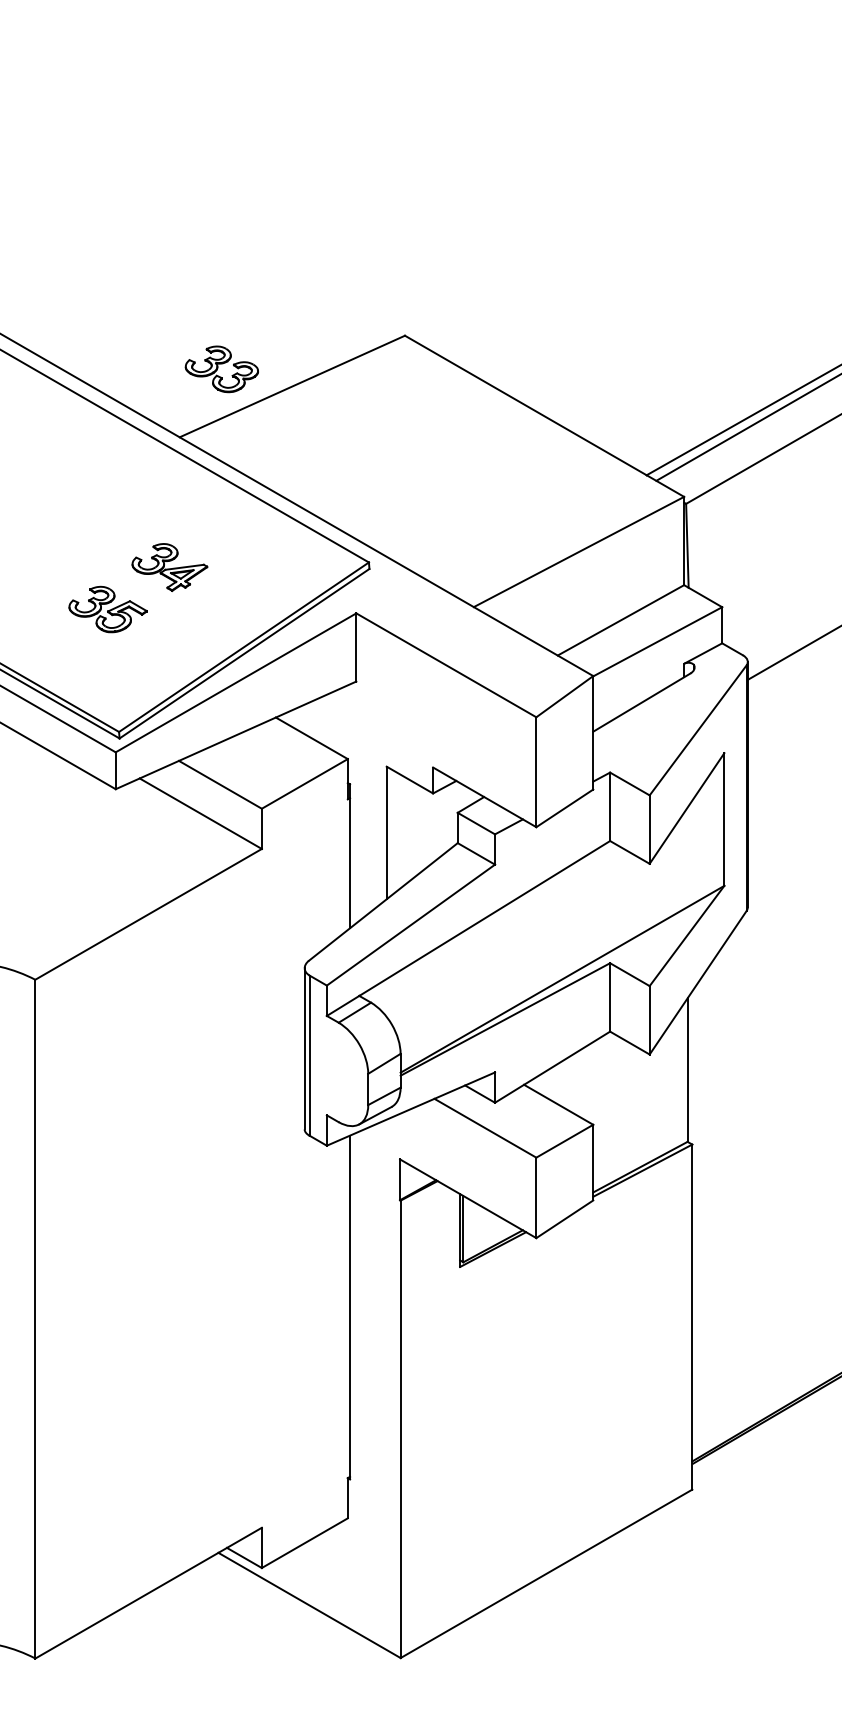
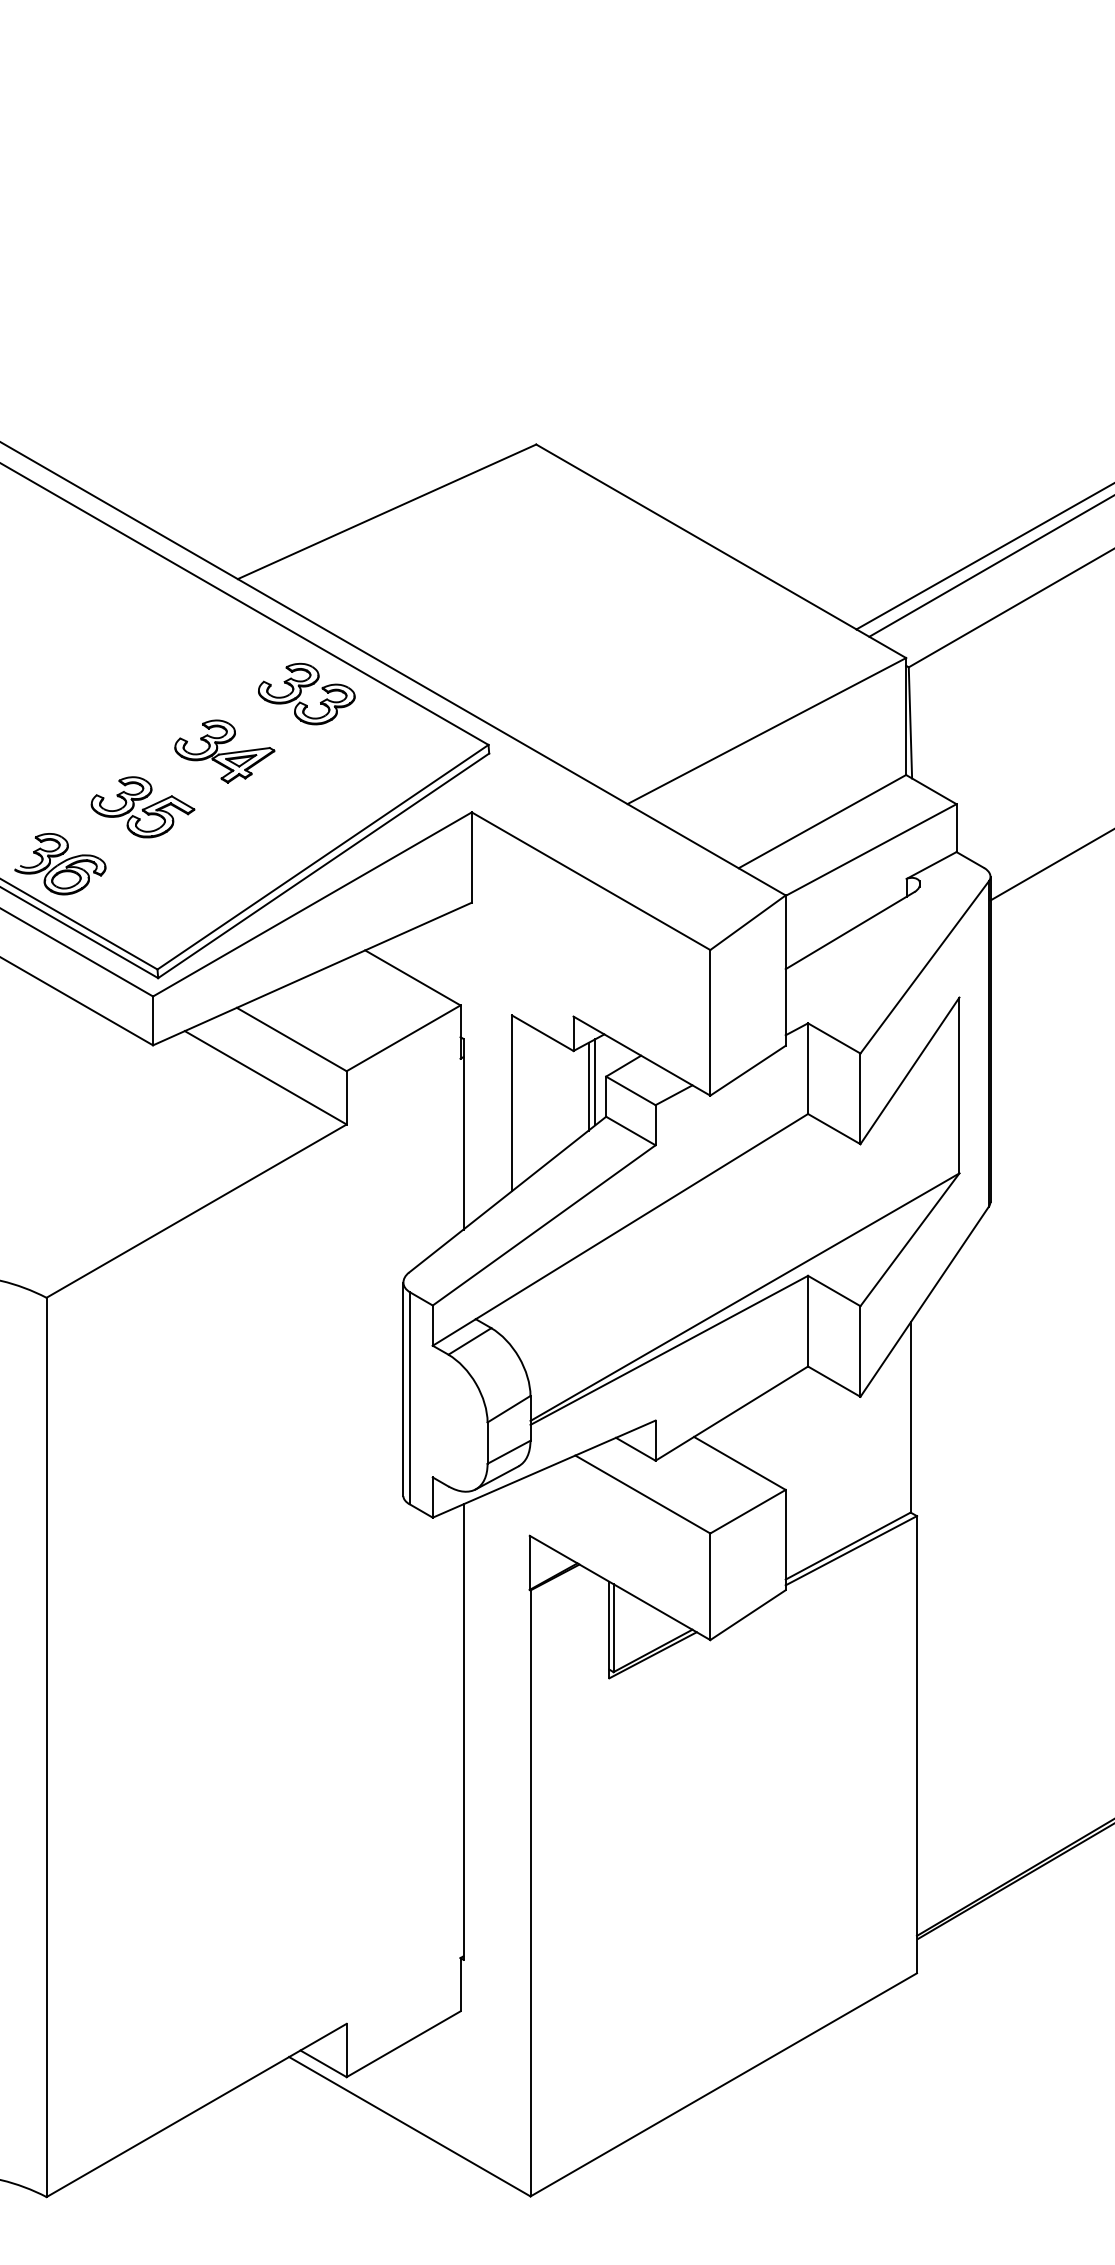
part: (221, 369) -> (306, 694), moved
part: (45, 652) -> (60, 864), added
line: (449, 817) -> (595, 1082), added
line: (444, 820) -> (588, 1086), added

